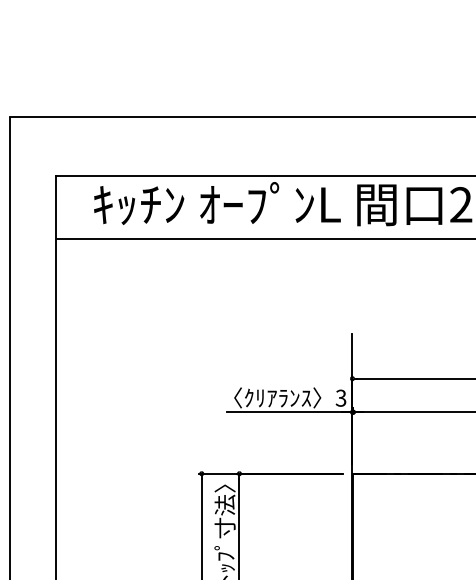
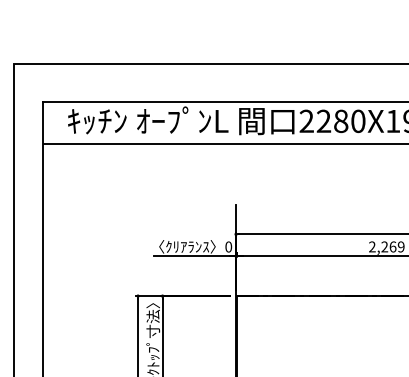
text: (340, 397) -> (228, 246), 3 -> 0

